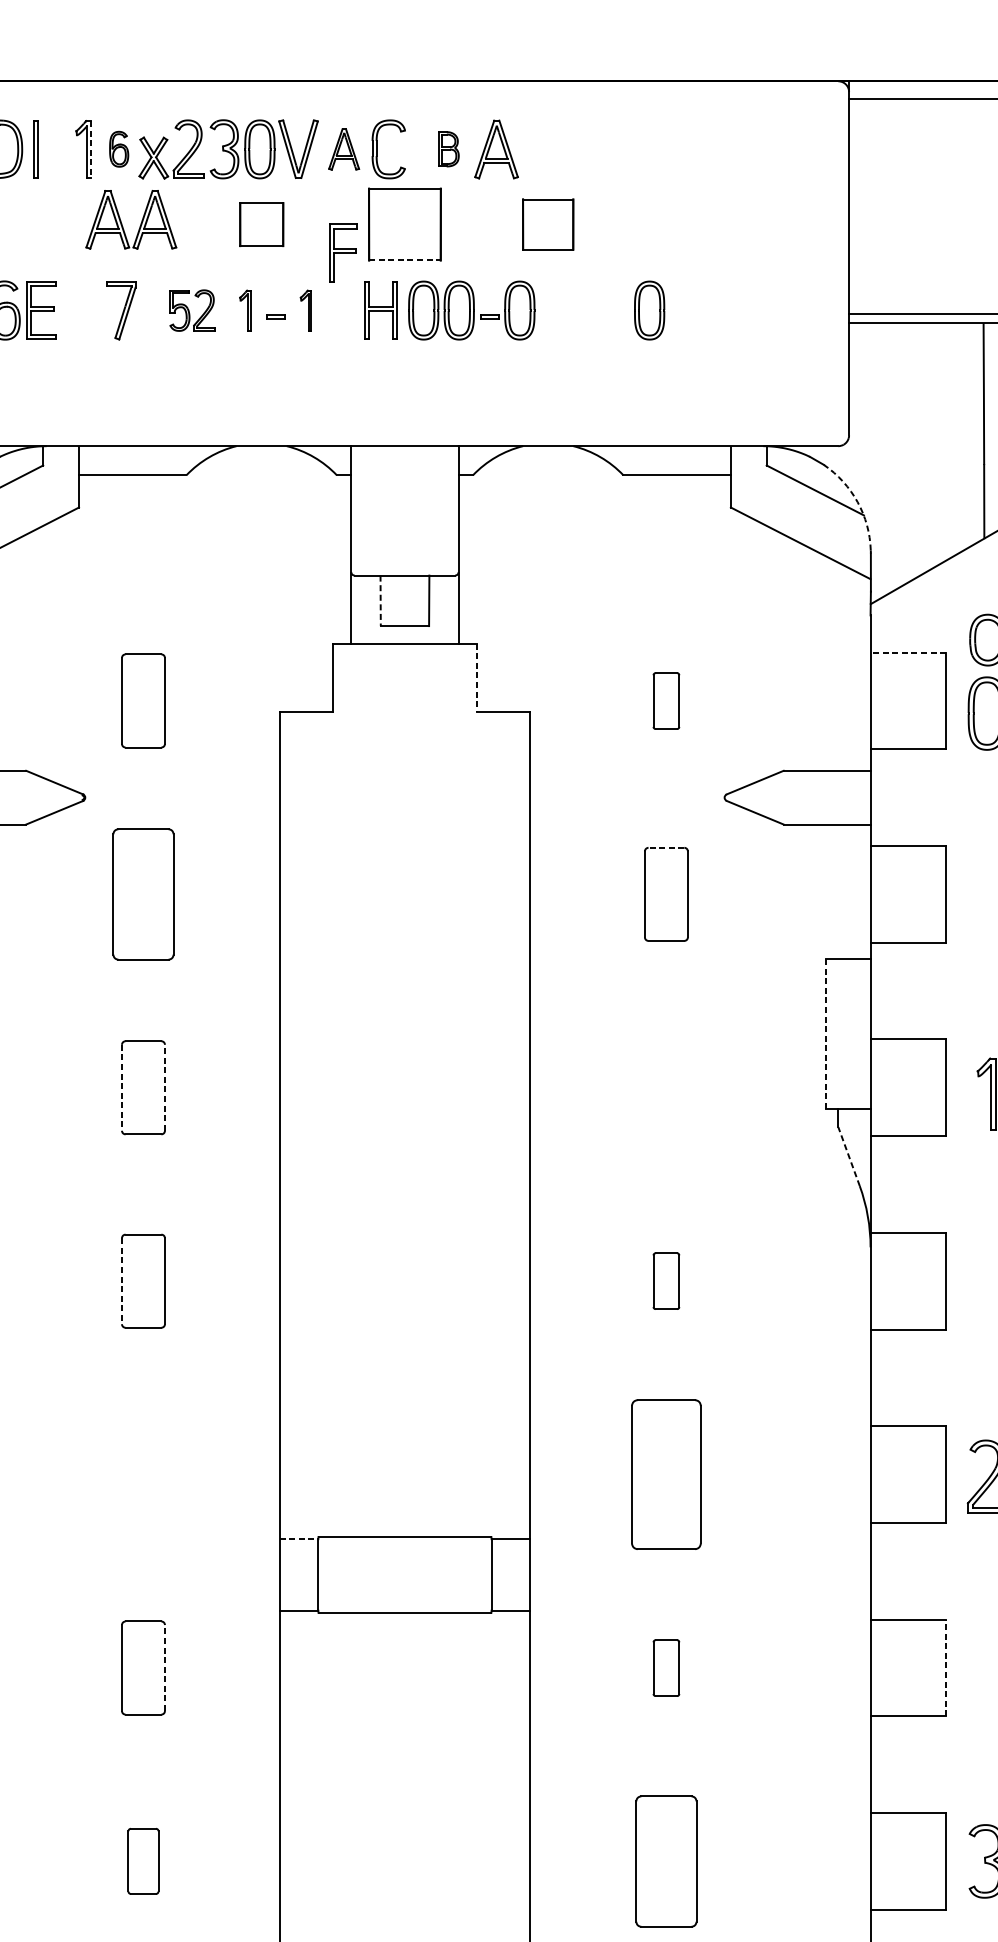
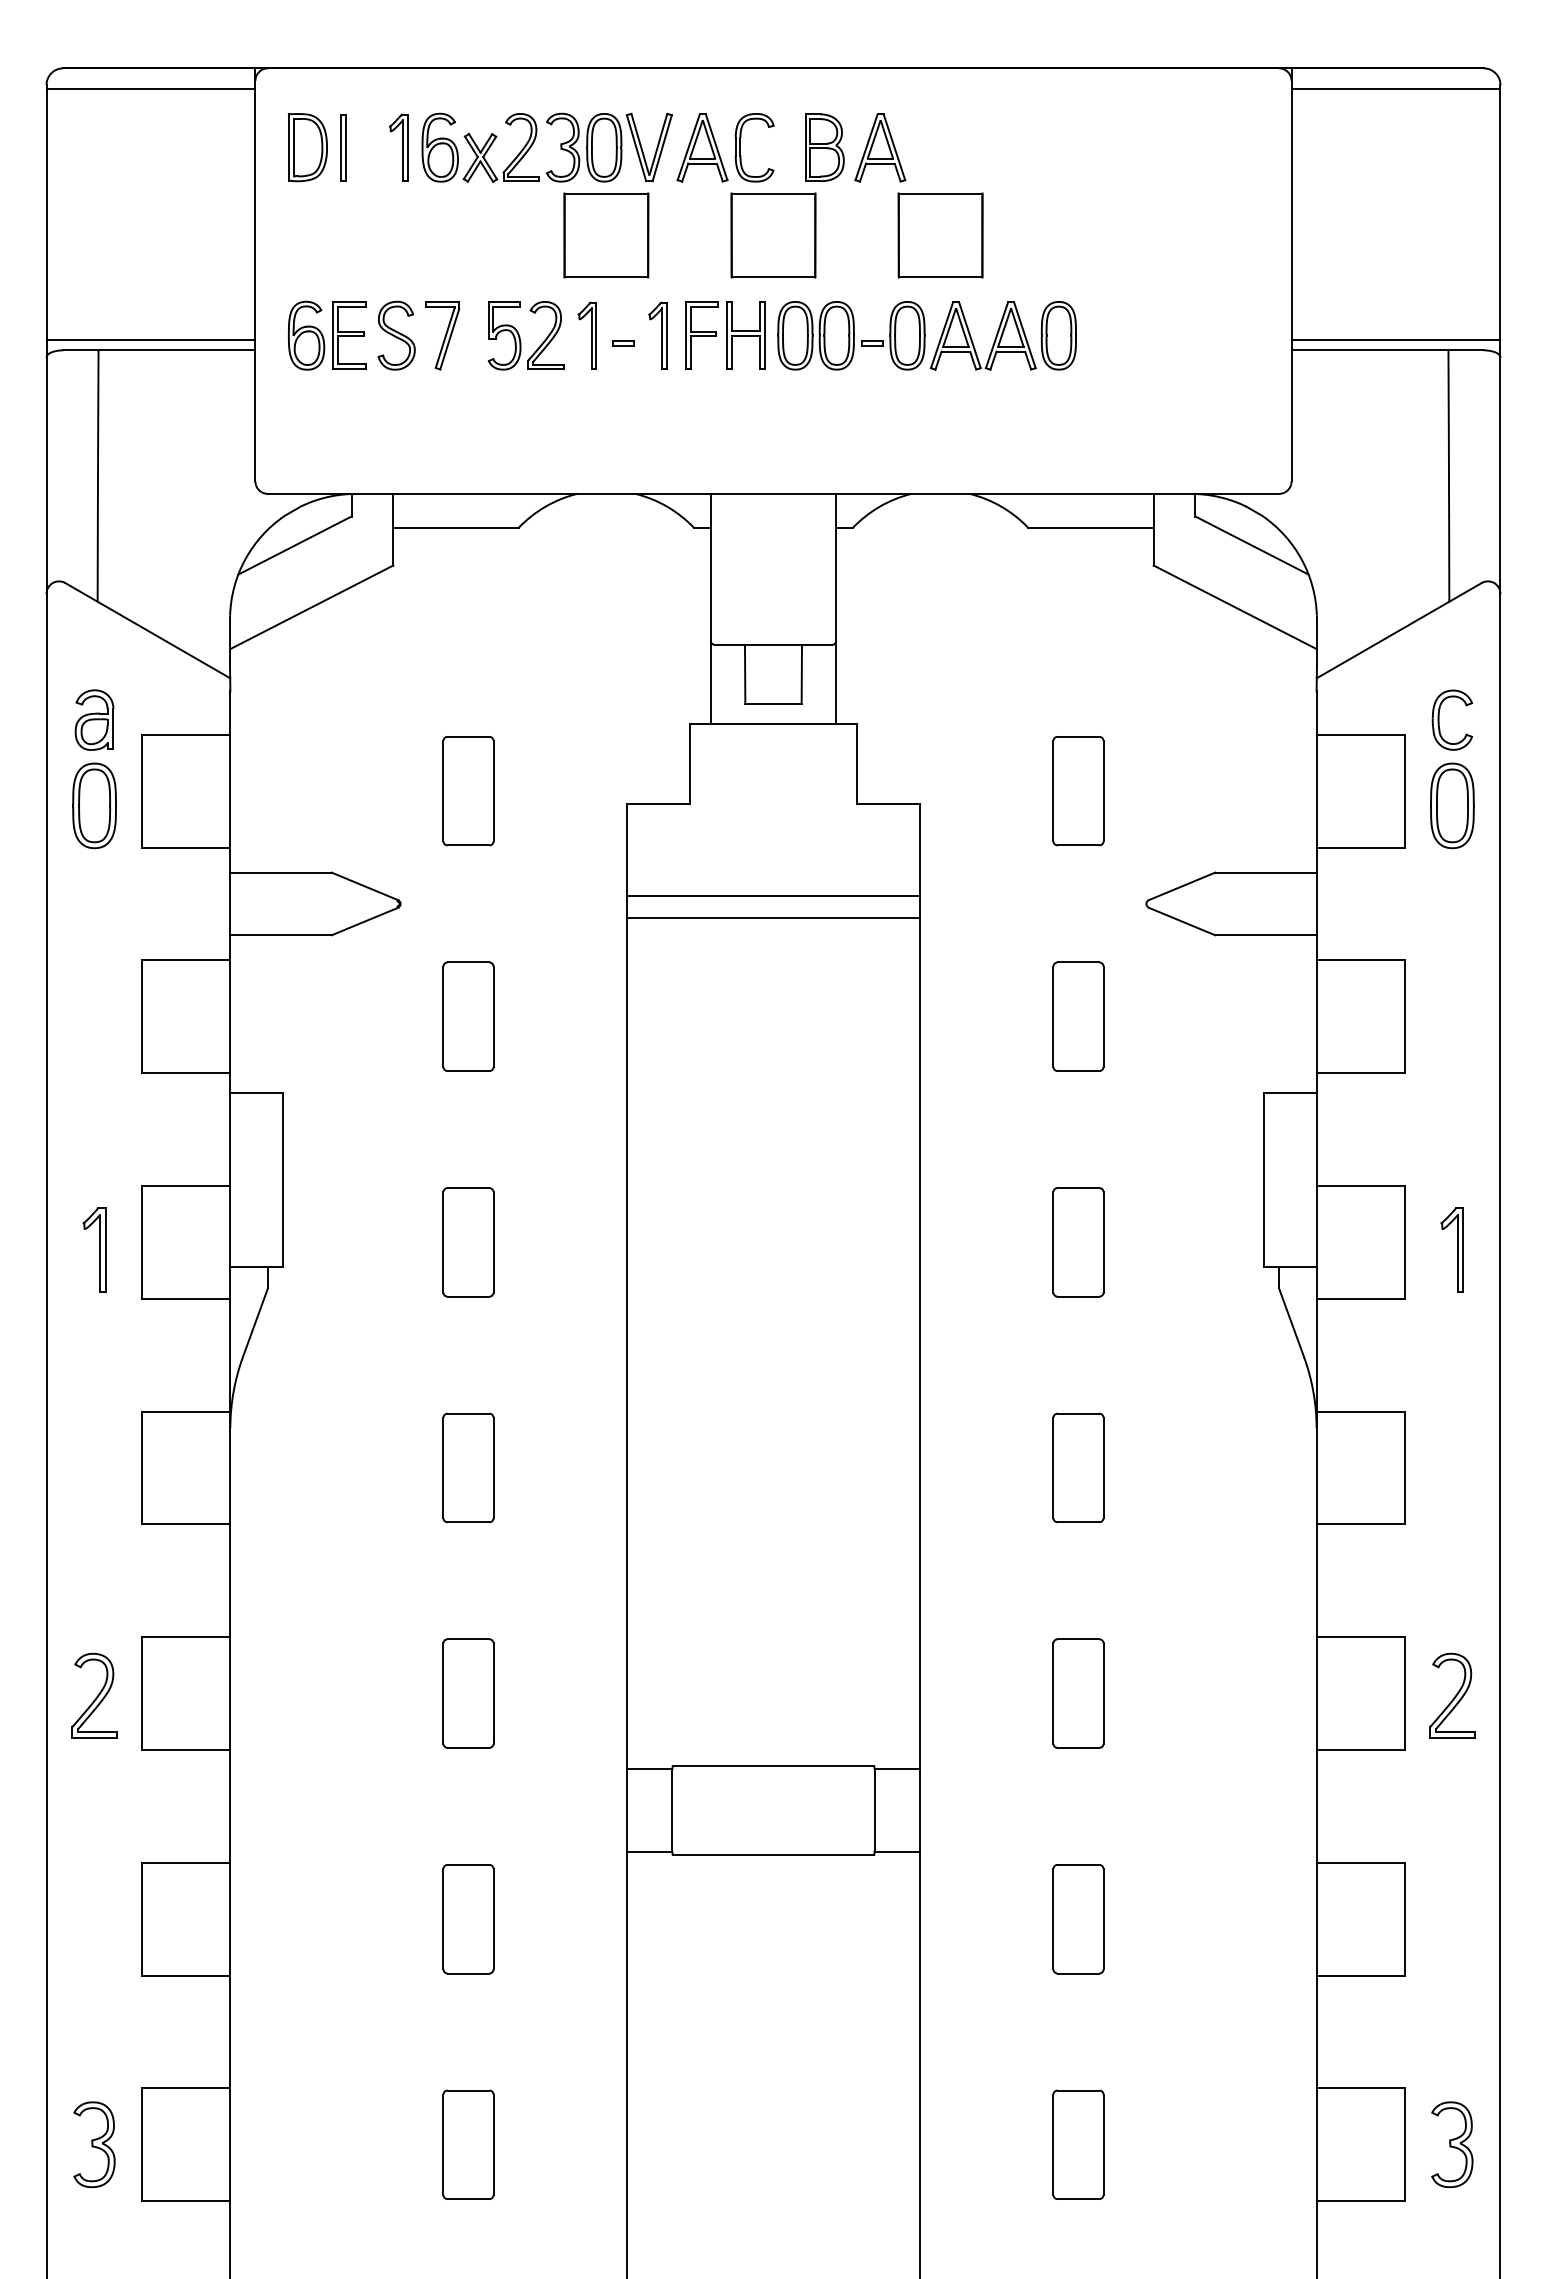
part: (118, 149) -> (439, 147), size x1.67
part: (344, 149) -> (702, 147), size x1.43
part: (448, 149) -> (824, 147), size x1.67
line: (91, 150) -> (407, 148), dashed -> solid
part: (122, 222) -> (972, 339), moved
part: (261, 224) -> (606, 235), size x1.67
part: (548, 224) -> (940, 235), size x1.43
part: (343, 252) -> (701, 335), moved
line: (404, 260) -> (773, 277), dashed -> solid
part: (81, 310) -> (396, 335), added
part: (192, 310) -> (525, 335), size x1.43
part: (244, 310) -> (586, 335), size x1.43
part: (305, 310) -> (657, 335), size x1.43
arc: (857, 502) -> (1301, 559), dashed -> solid
line: (380, 600) -> (745, 674), dashed -> solid
line: (908, 652) -> (1360, 734), dashed -> solid
line: (476, 677) -> (857, 763), dashed -> solid
part: (666, 701) -> (1078, 791), size x1.67
line: (404, 790) -> (773, 895), added
line: (404, 810) -> (773, 918), added
line: (666, 847) -> (1078, 962), dashed -> solid
part: (143, 894) -> (468, 1016), size x0.71
line: (825, 1033) -> (1264, 1179), dashed -> solid
line: (122, 1087) -> (443, 1242), dashed -> solid
line: (164, 1087) -> (493, 1241), dashed -> solid
part: (666, 1087) -> (1078, 1242), added
line: (849, 1156) -> (1291, 1322), dashed -> solid
part: (666, 1280) -> (1078, 1467), size x1.67
line: (122, 1281) -> (443, 1468), dashed -> solid
part: (143, 1474) -> (468, 1693), added
part: (666, 1474) -> (1078, 1693), size x0.62
line: (298, 1538) -> (649, 1768), dashed -> solid
line: (164, 1667) -> (493, 1918), dashed -> solid
line: (945, 1667) -> (1404, 1918), dashed -> solid
part: (666, 1668) -> (1078, 1919), size x1.67
part: (143, 1861) -> (468, 2144), size x1.43
part: (666, 1861) -> (1078, 2144), size x0.71

